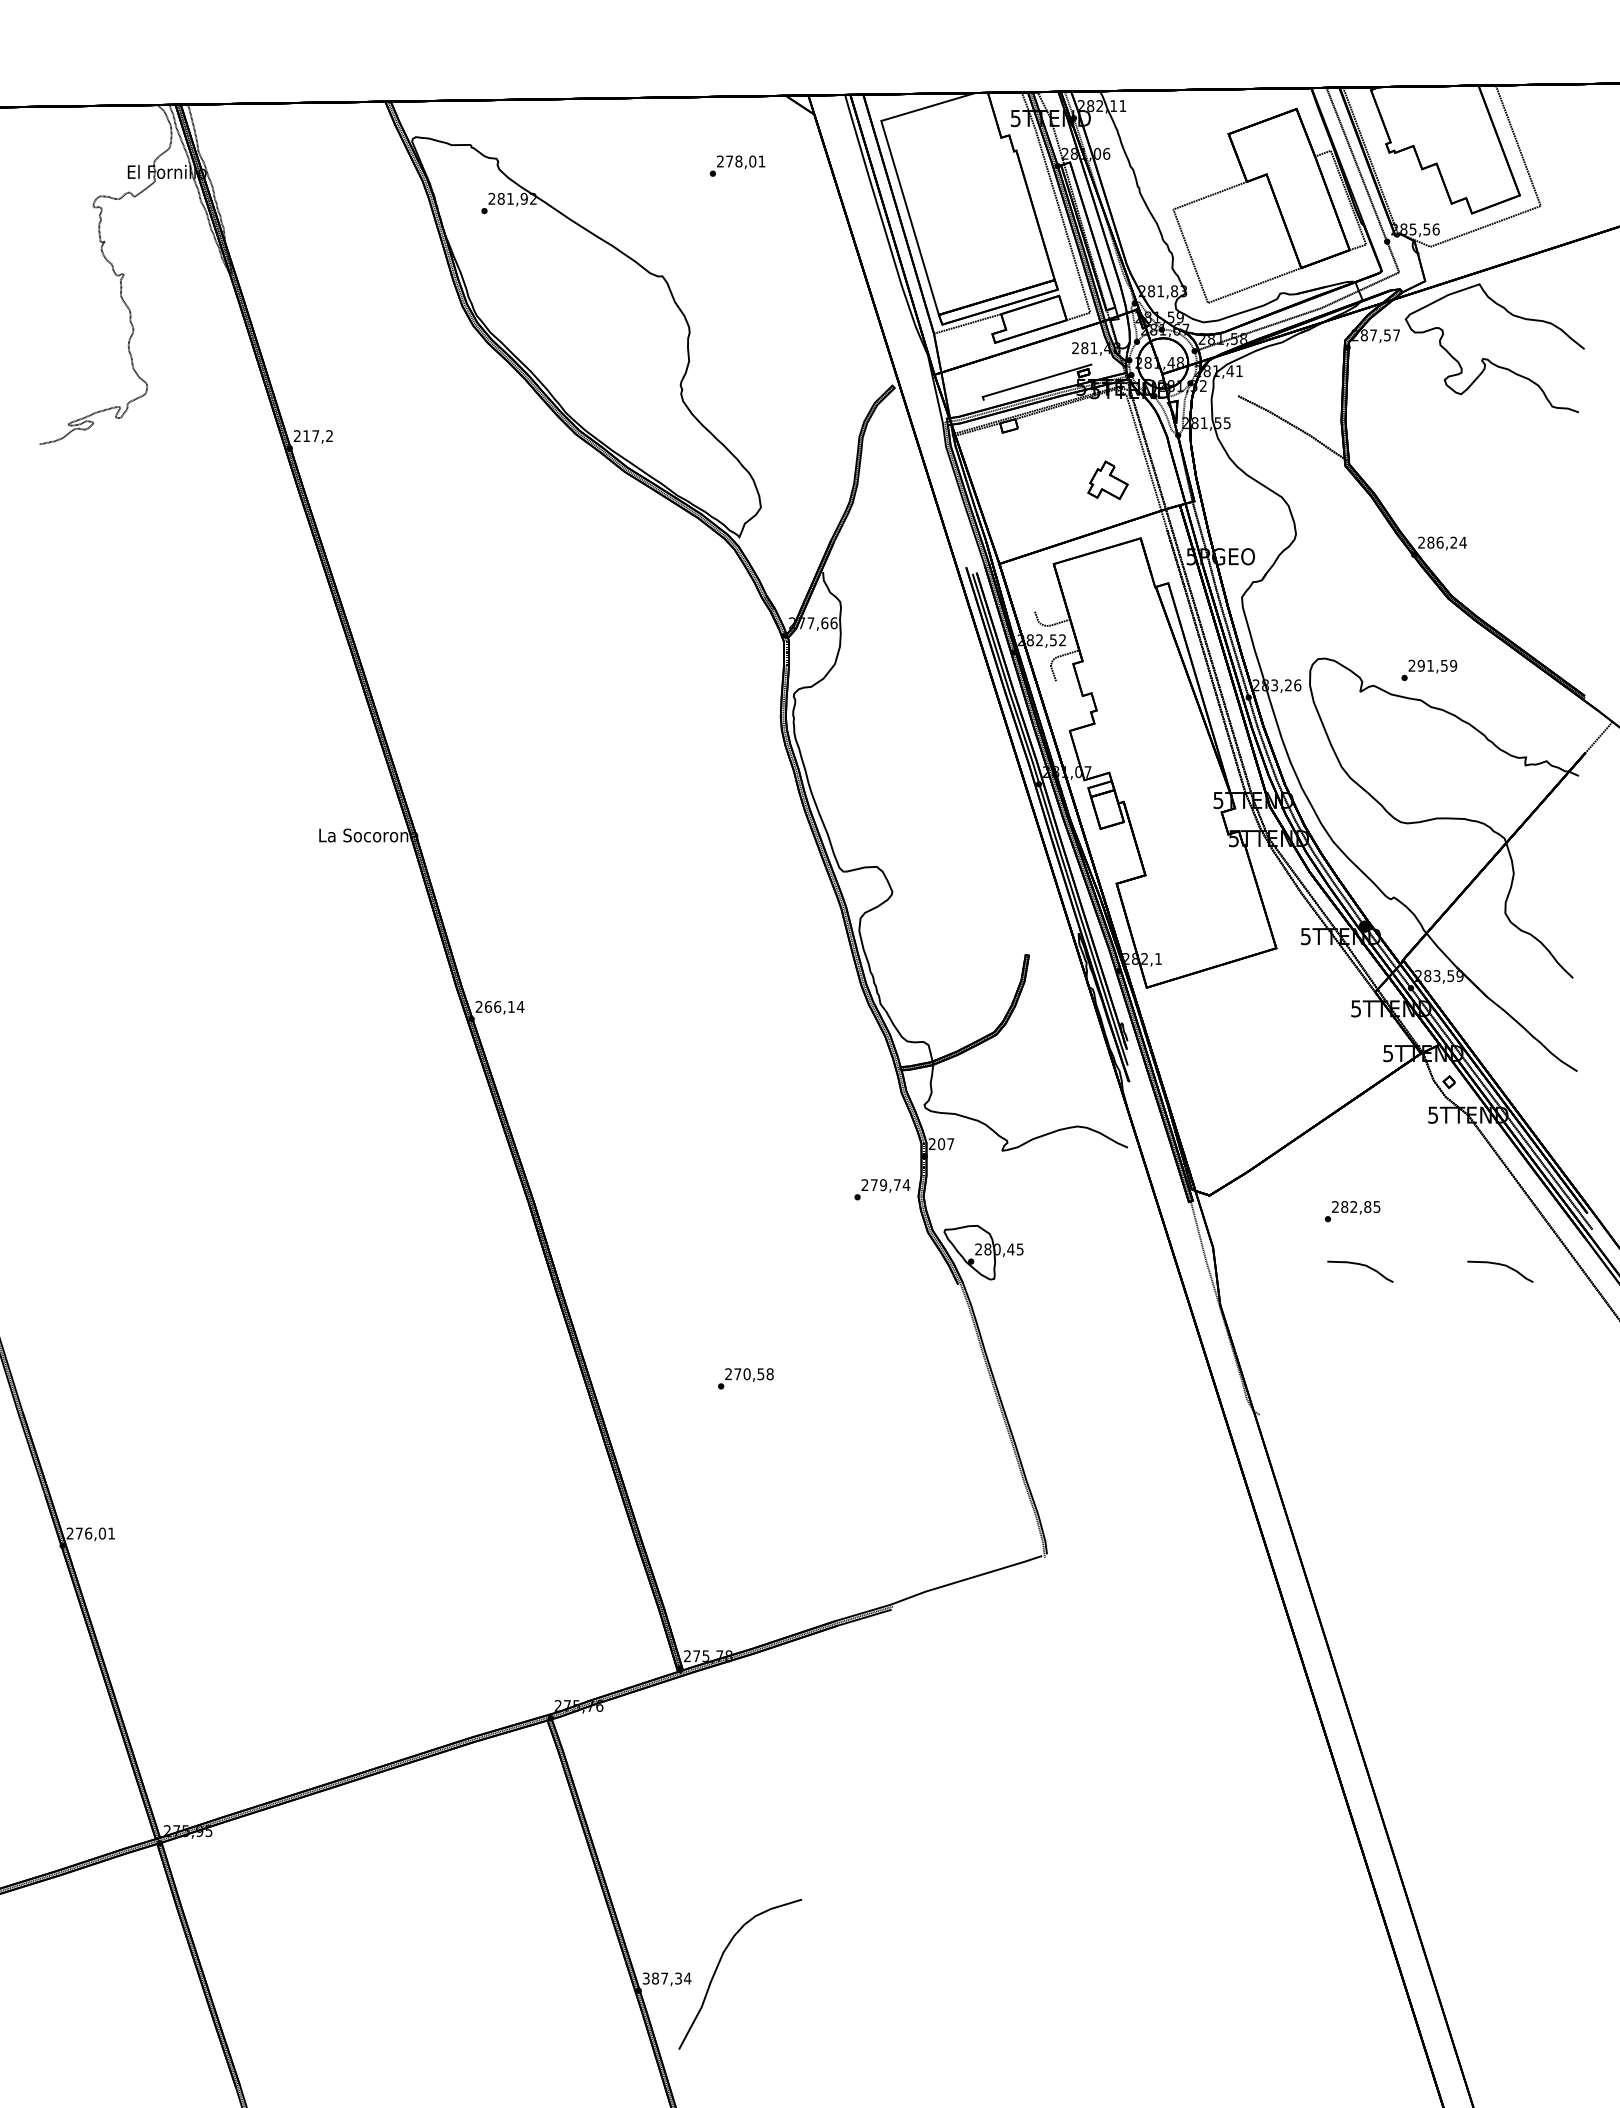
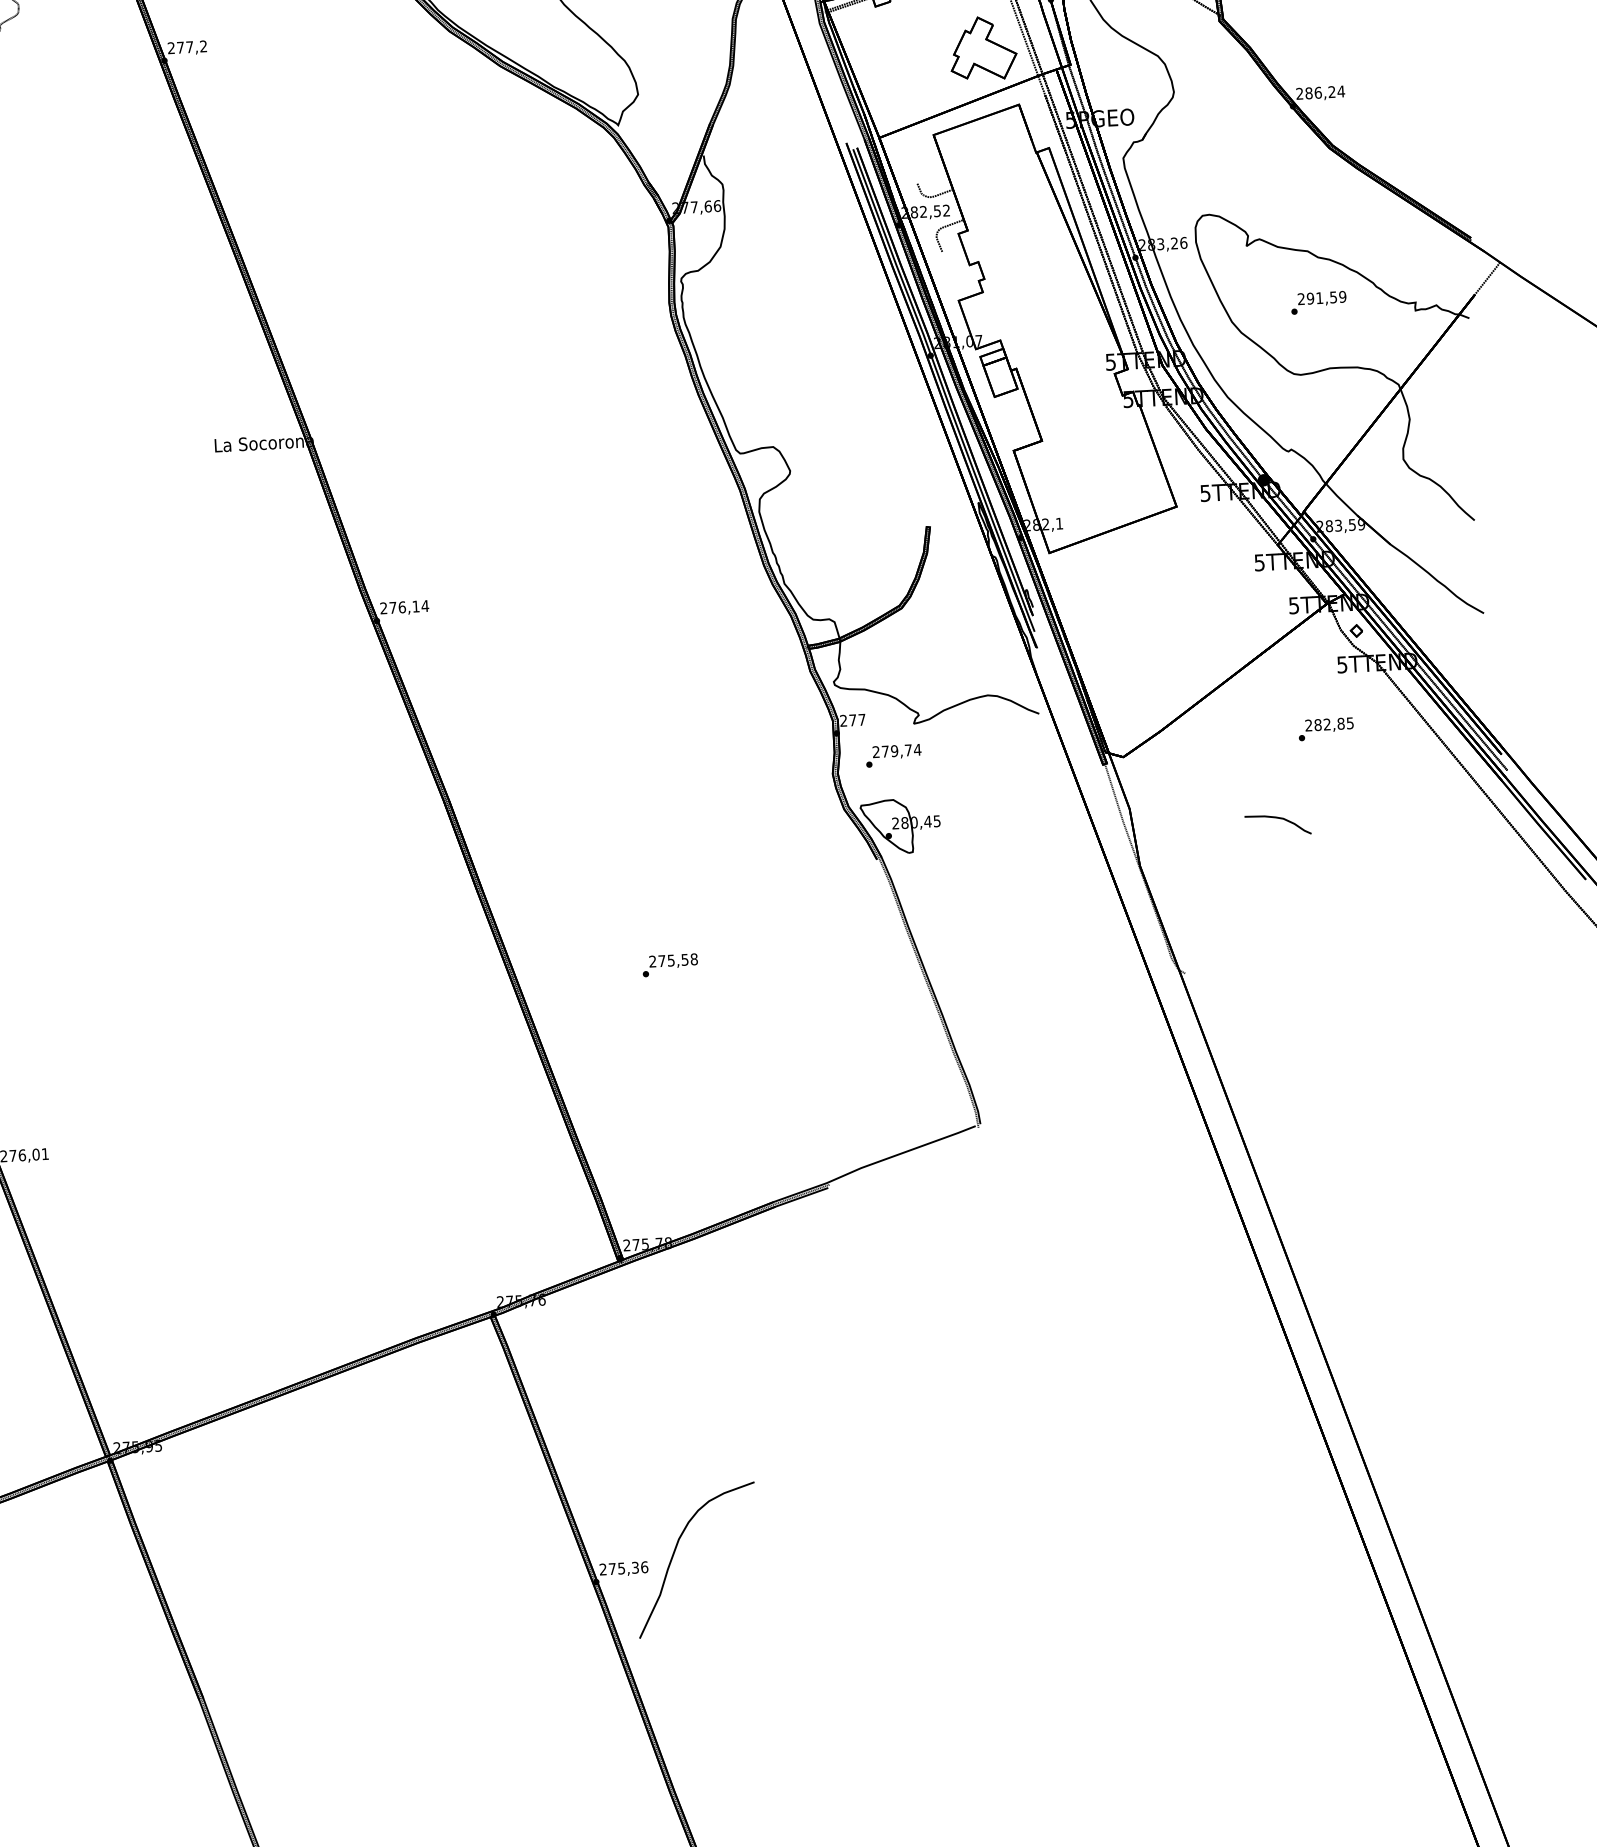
text: (306, 435) -> (180, 47), 217,2 -> 277,2
part: (1107, 480) -> (982, 48), size x1.67
text: (1429, 670) -> (1319, 302), moved
text: (488, 1006) -> (393, 607), 266,14 -> 276,14
text: (941, 1144) -> (852, 720), 207 -> 277
text: (882, 1189) -> (893, 755), moved
text: (1352, 1211) -> (1326, 729), moved
curve: (1500, 1265) -> (1417, 811), removed
text: (746, 1374) -> (670, 960), 270,58 -> 275,58
text: (666, 1978) -> (623, 1568), 387,34 -> 275,36

